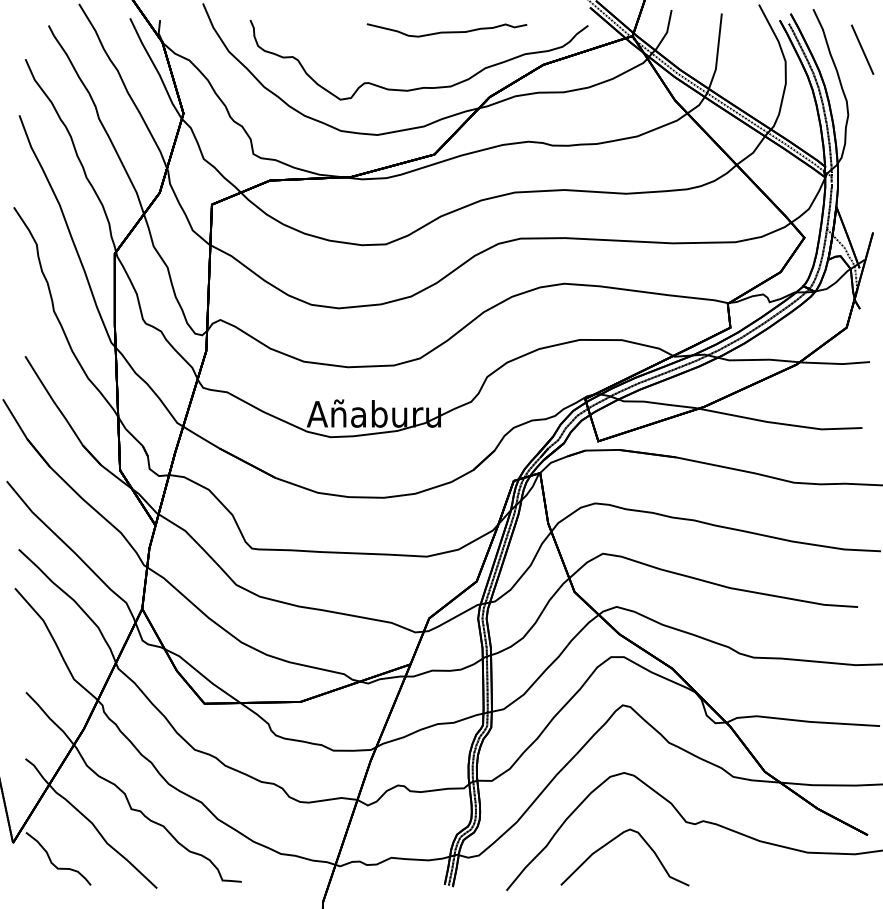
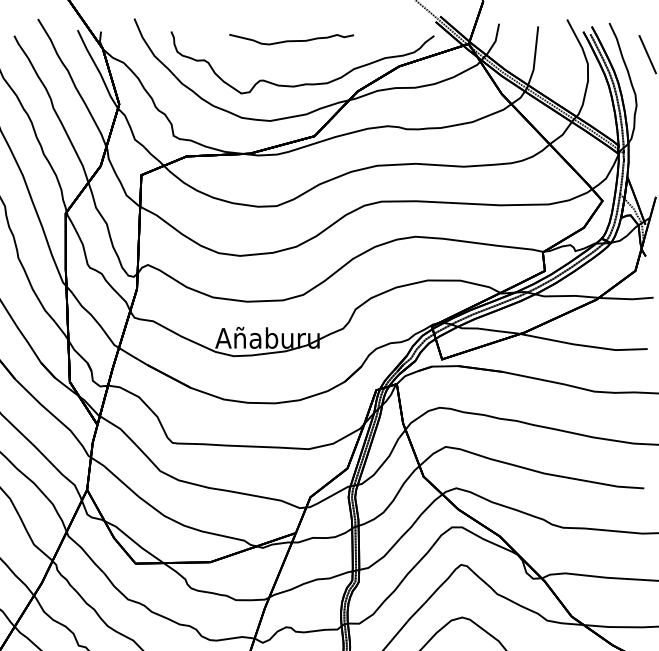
curve: (446, 31) -> (291, 40), moved

